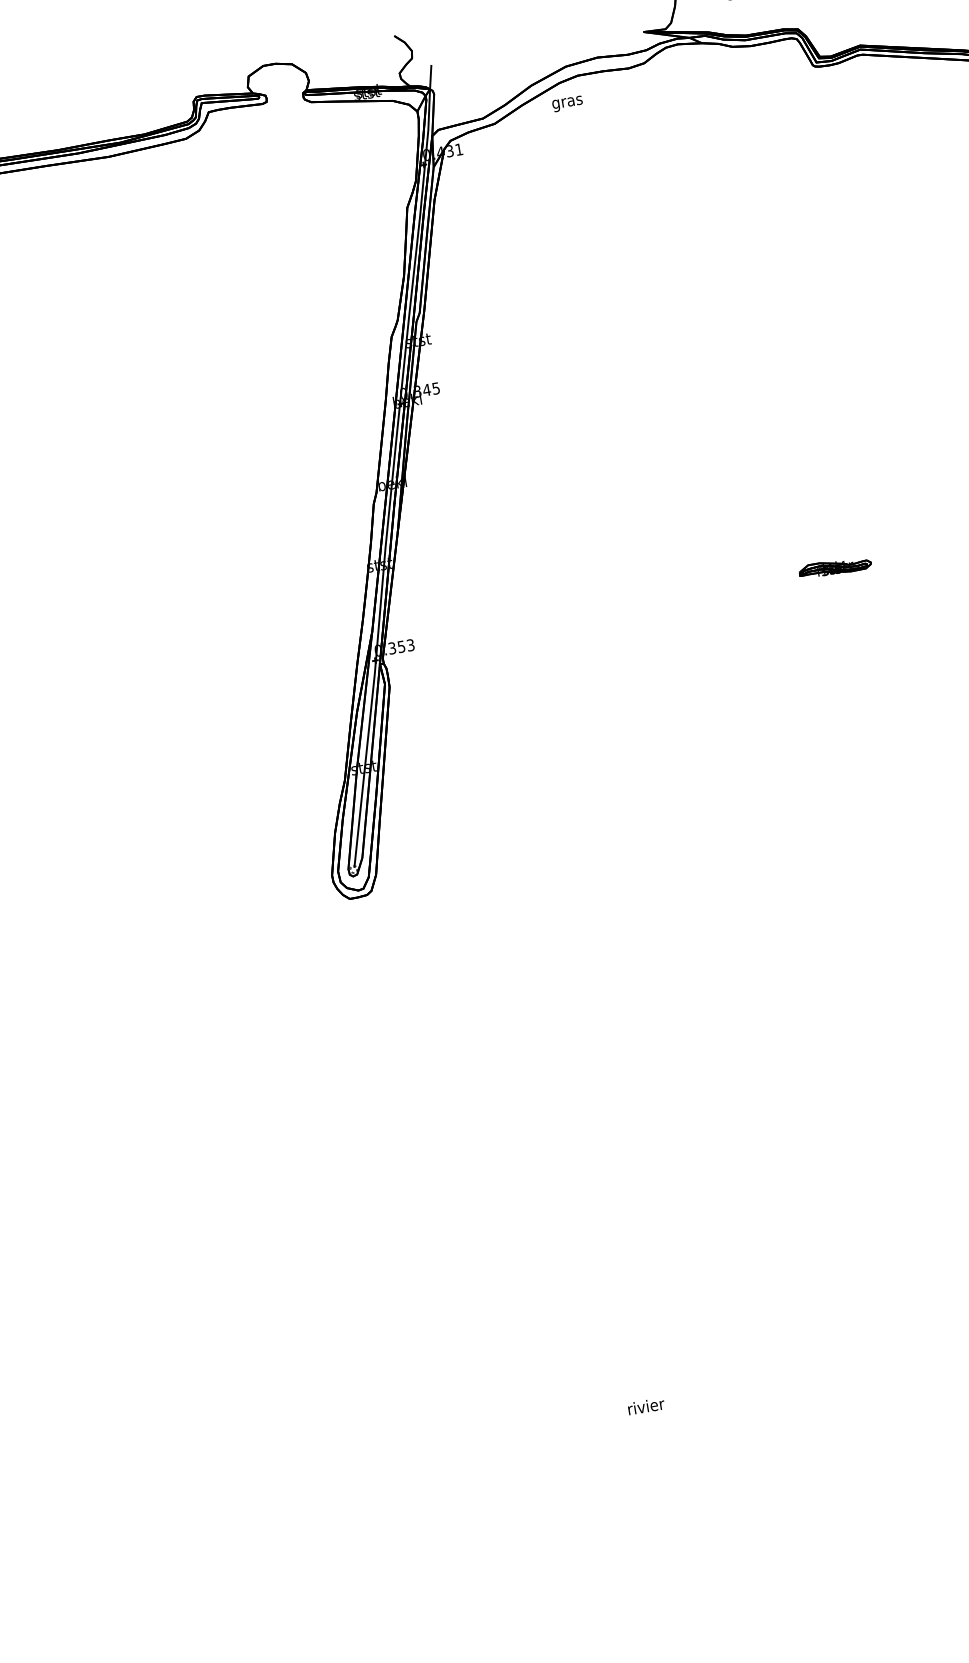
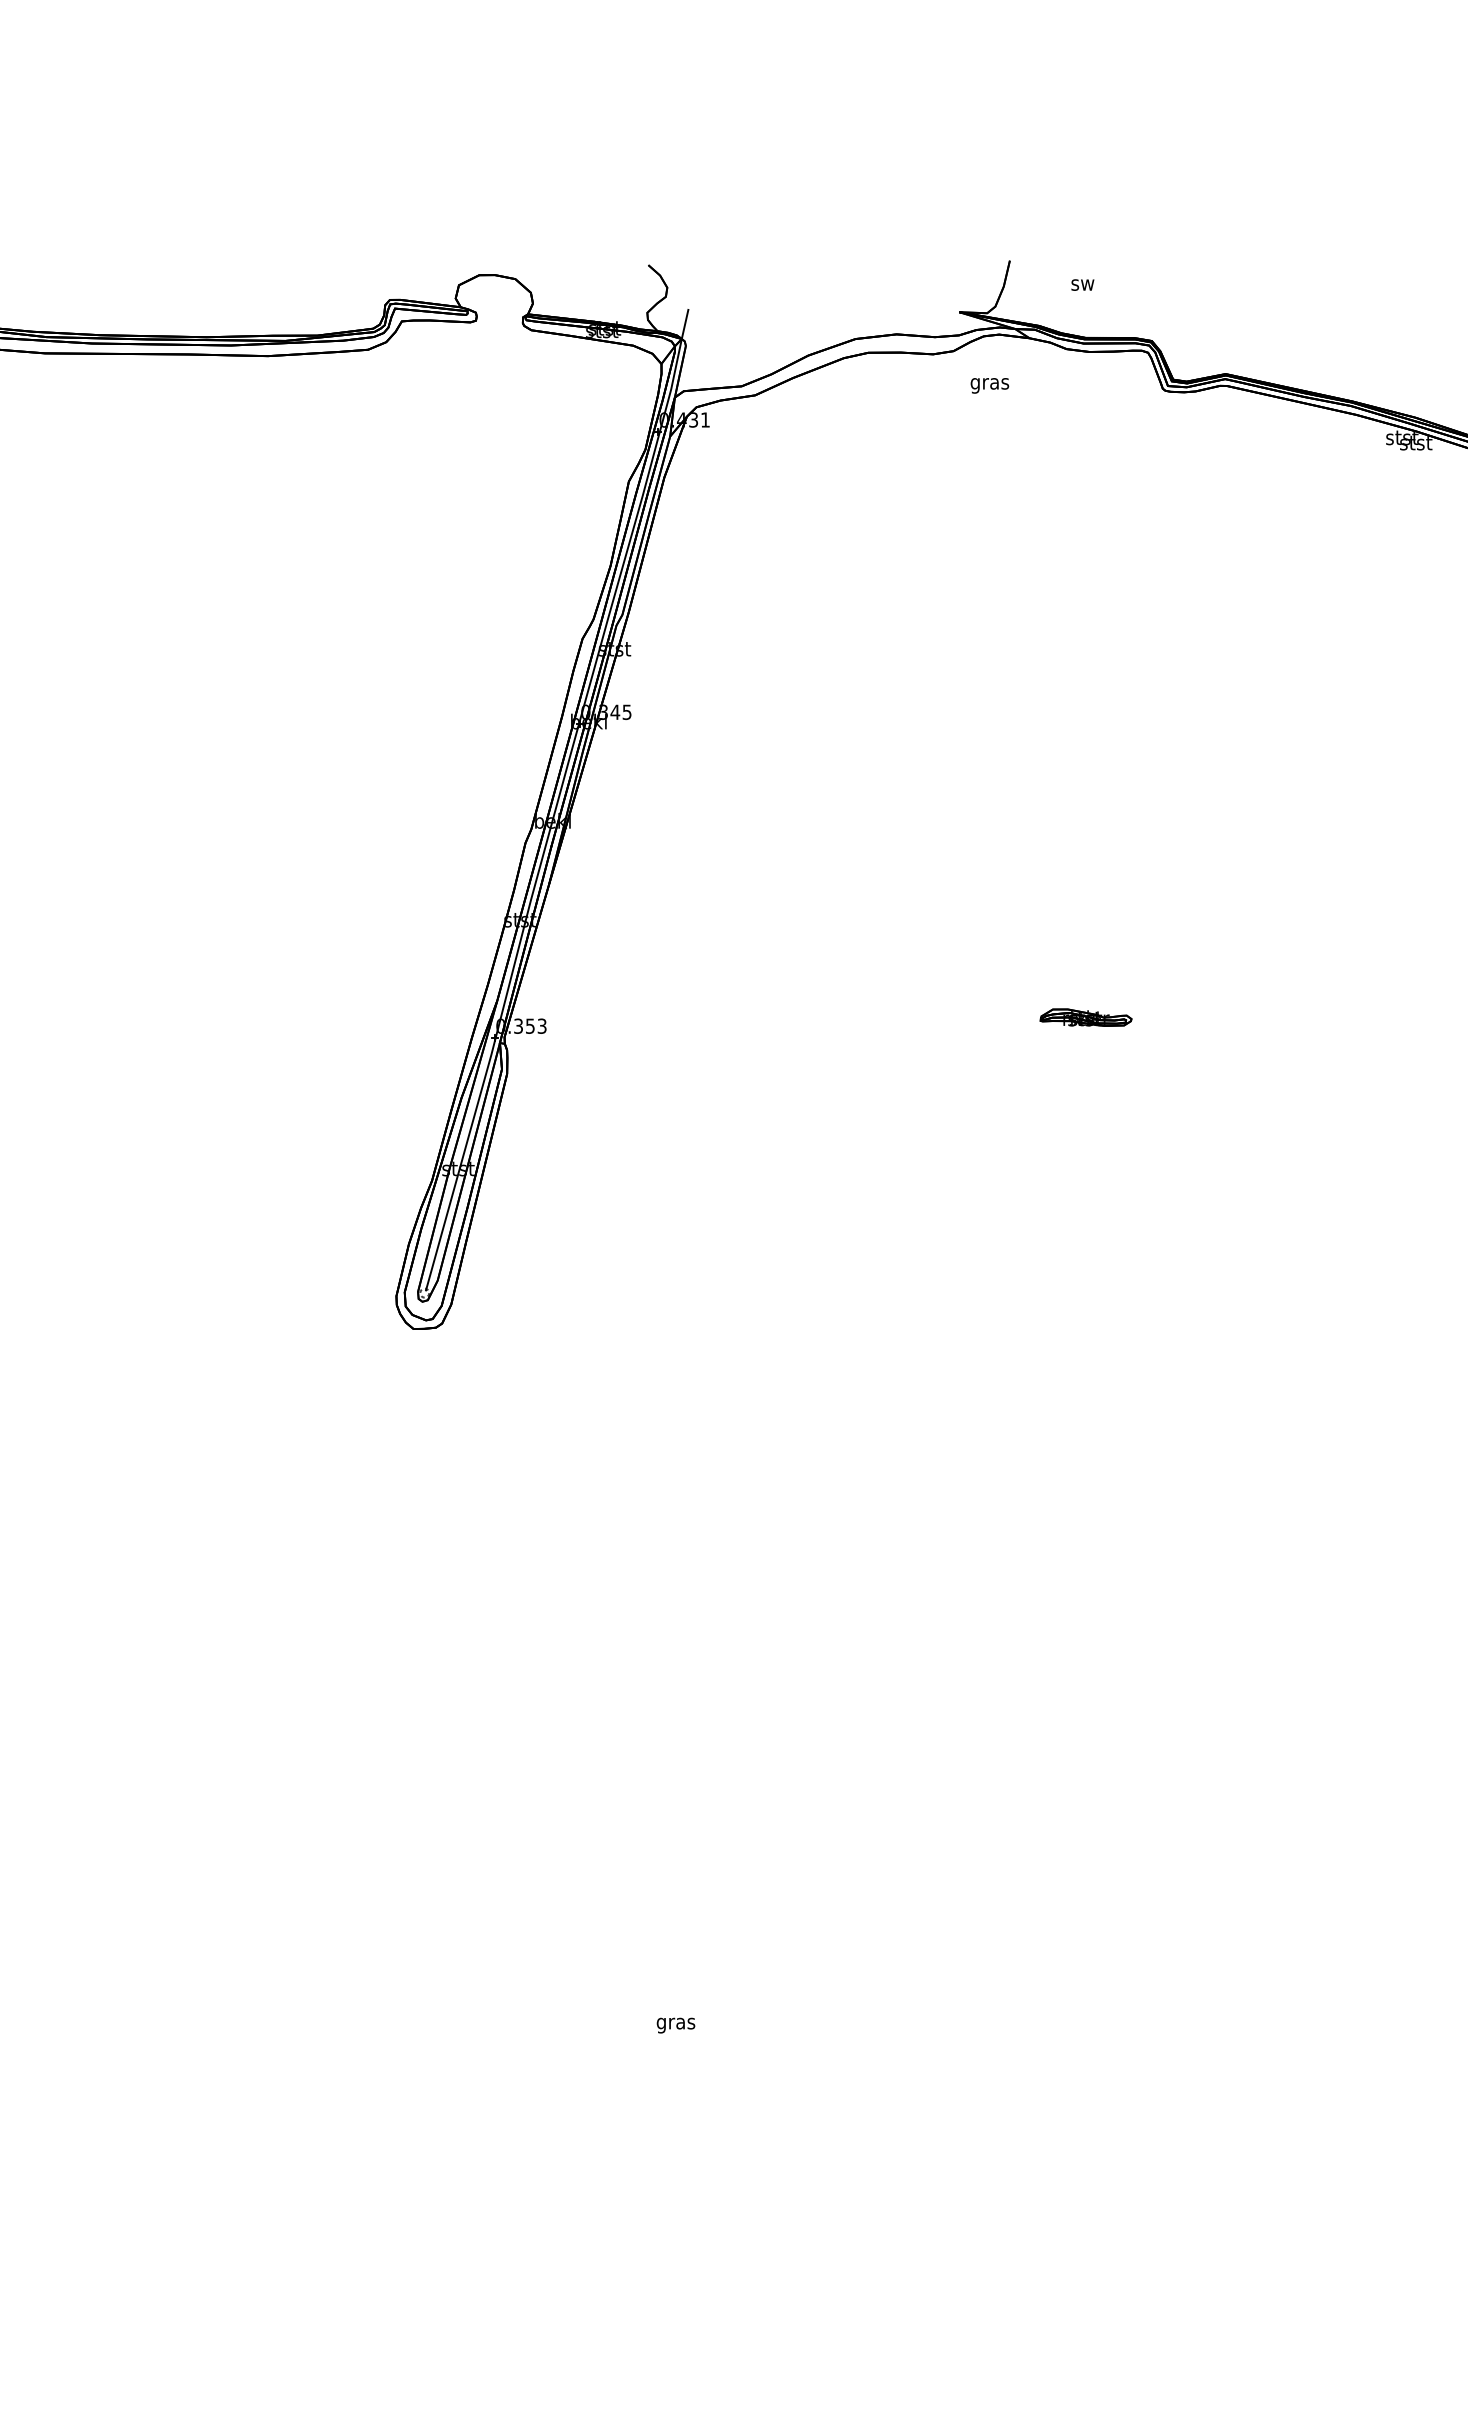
text: (567, 103) -> (989, 385), moved
text: (646, 1407) -> (676, 2023), rivier -> gras

